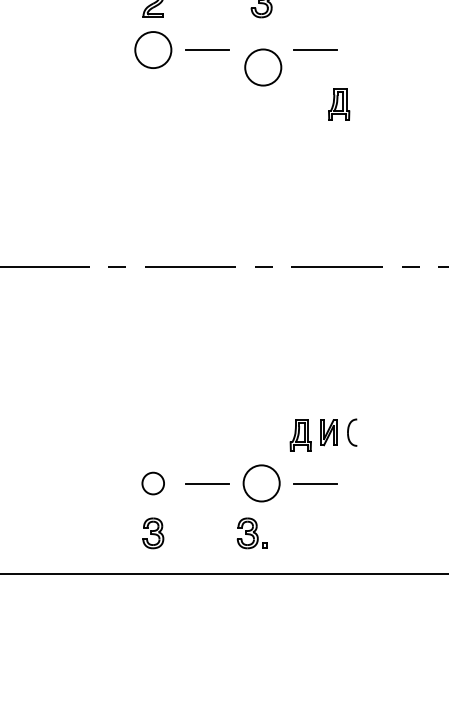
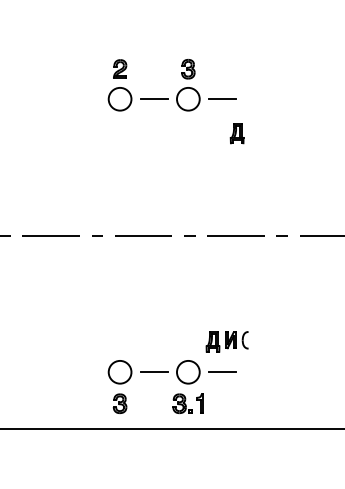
circle: (263, 67) -> (188, 99), moved
circle: (152, 483) -> (119, 372), size x1.67
part: (279, 532) -> (199, 403), added

